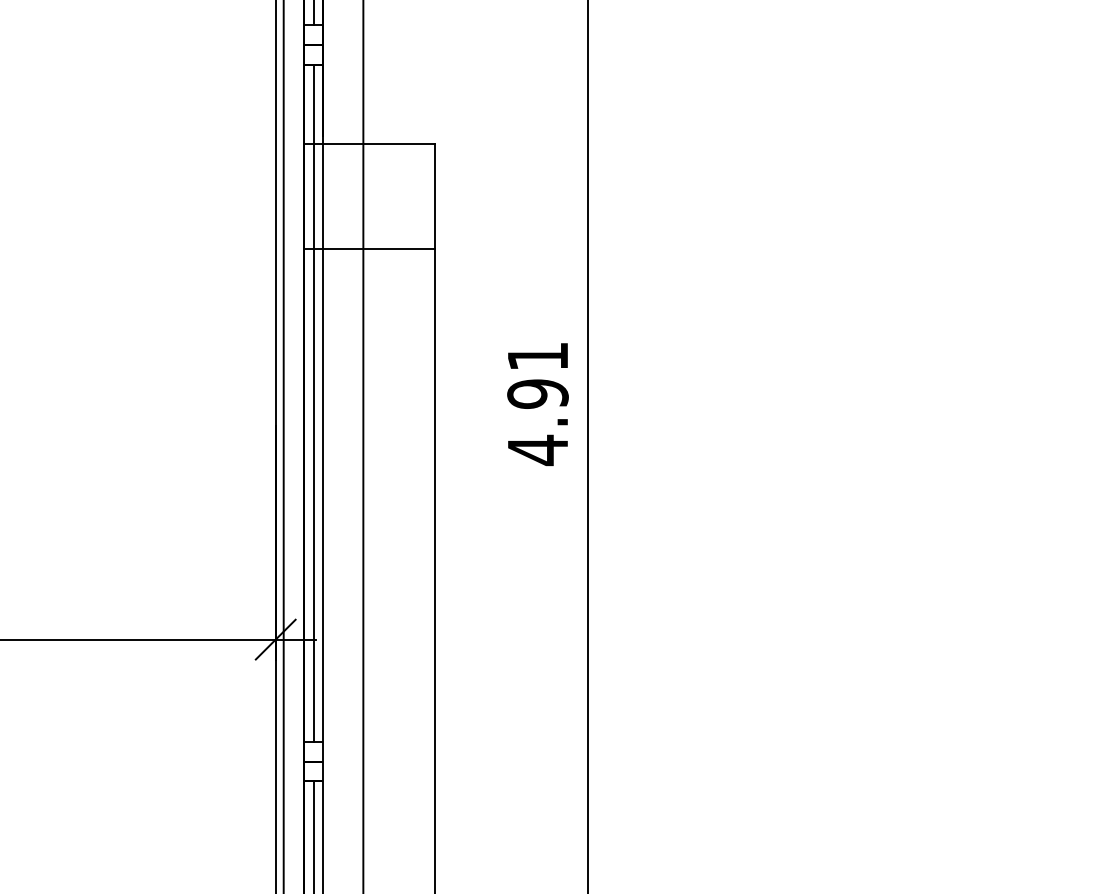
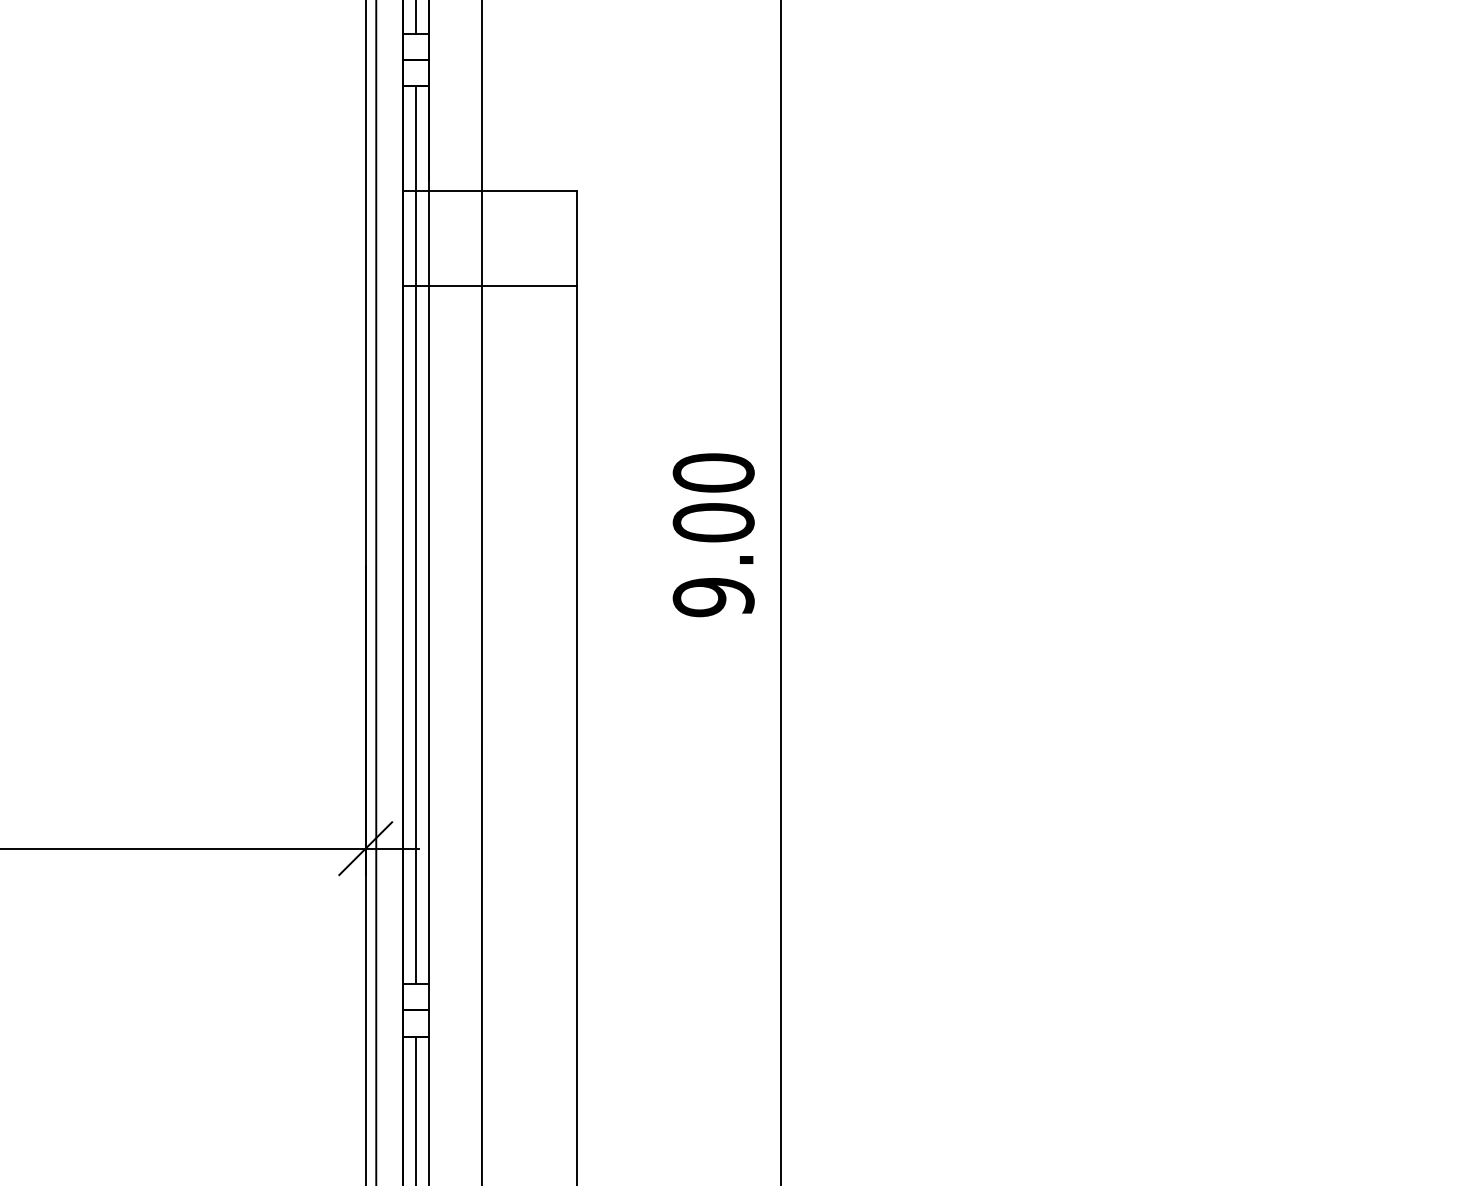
line: (369, 249) -> (489, 285), moved
text: (537, 403) -> (713, 535), 4.91 -> 9.00

